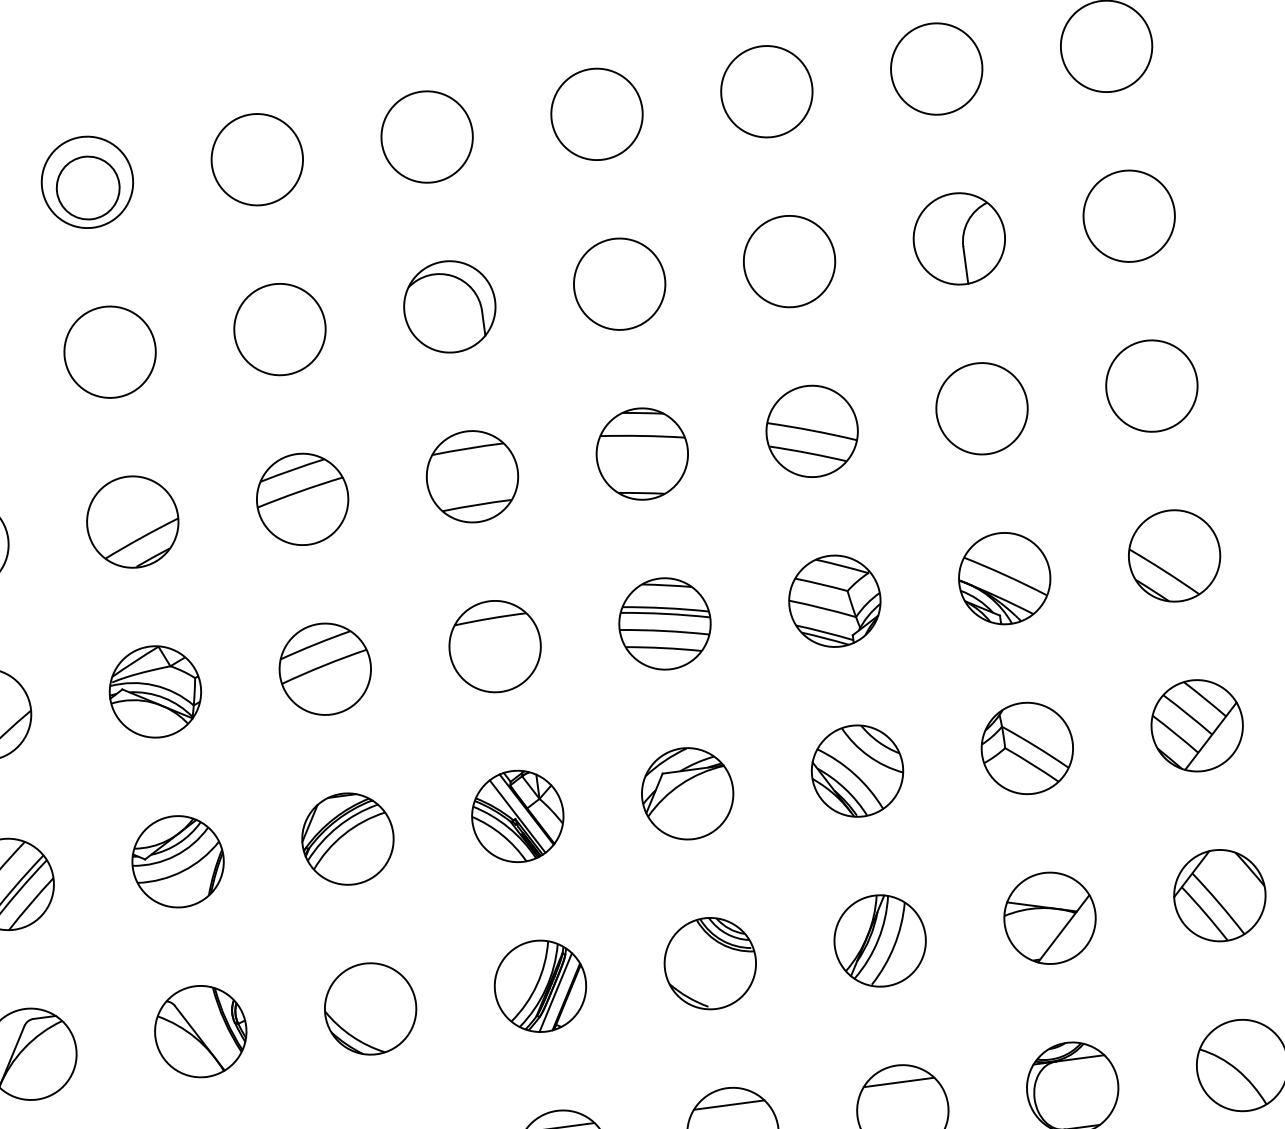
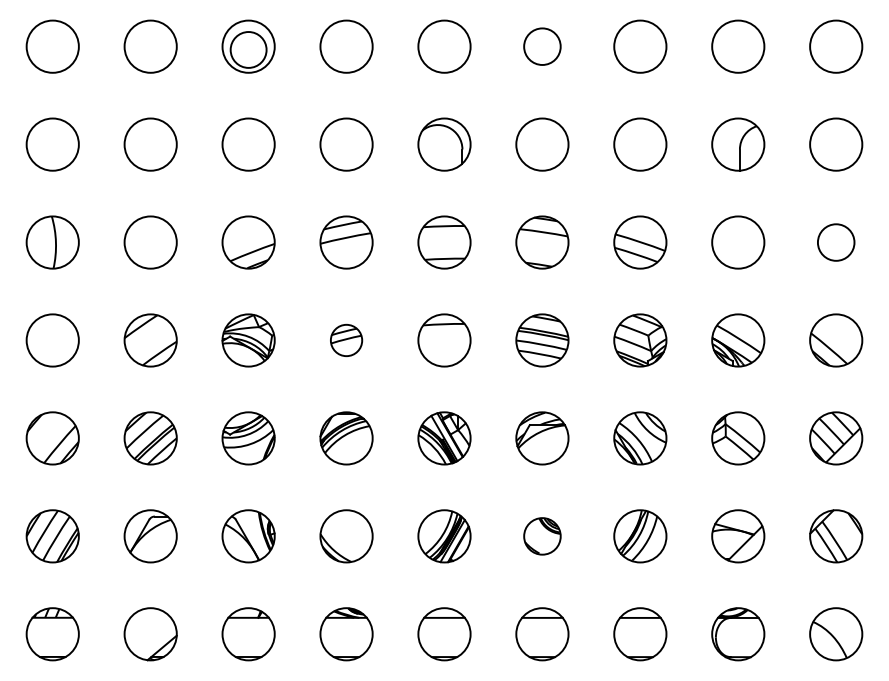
circle: (597, 114) -> (542, 46), size x0.7
circle: (1152, 385) -> (836, 242), size x0.7
part: (325, 669) -> (346, 340), size x0.6
part: (710, 963) -> (542, 536), size x0.7

